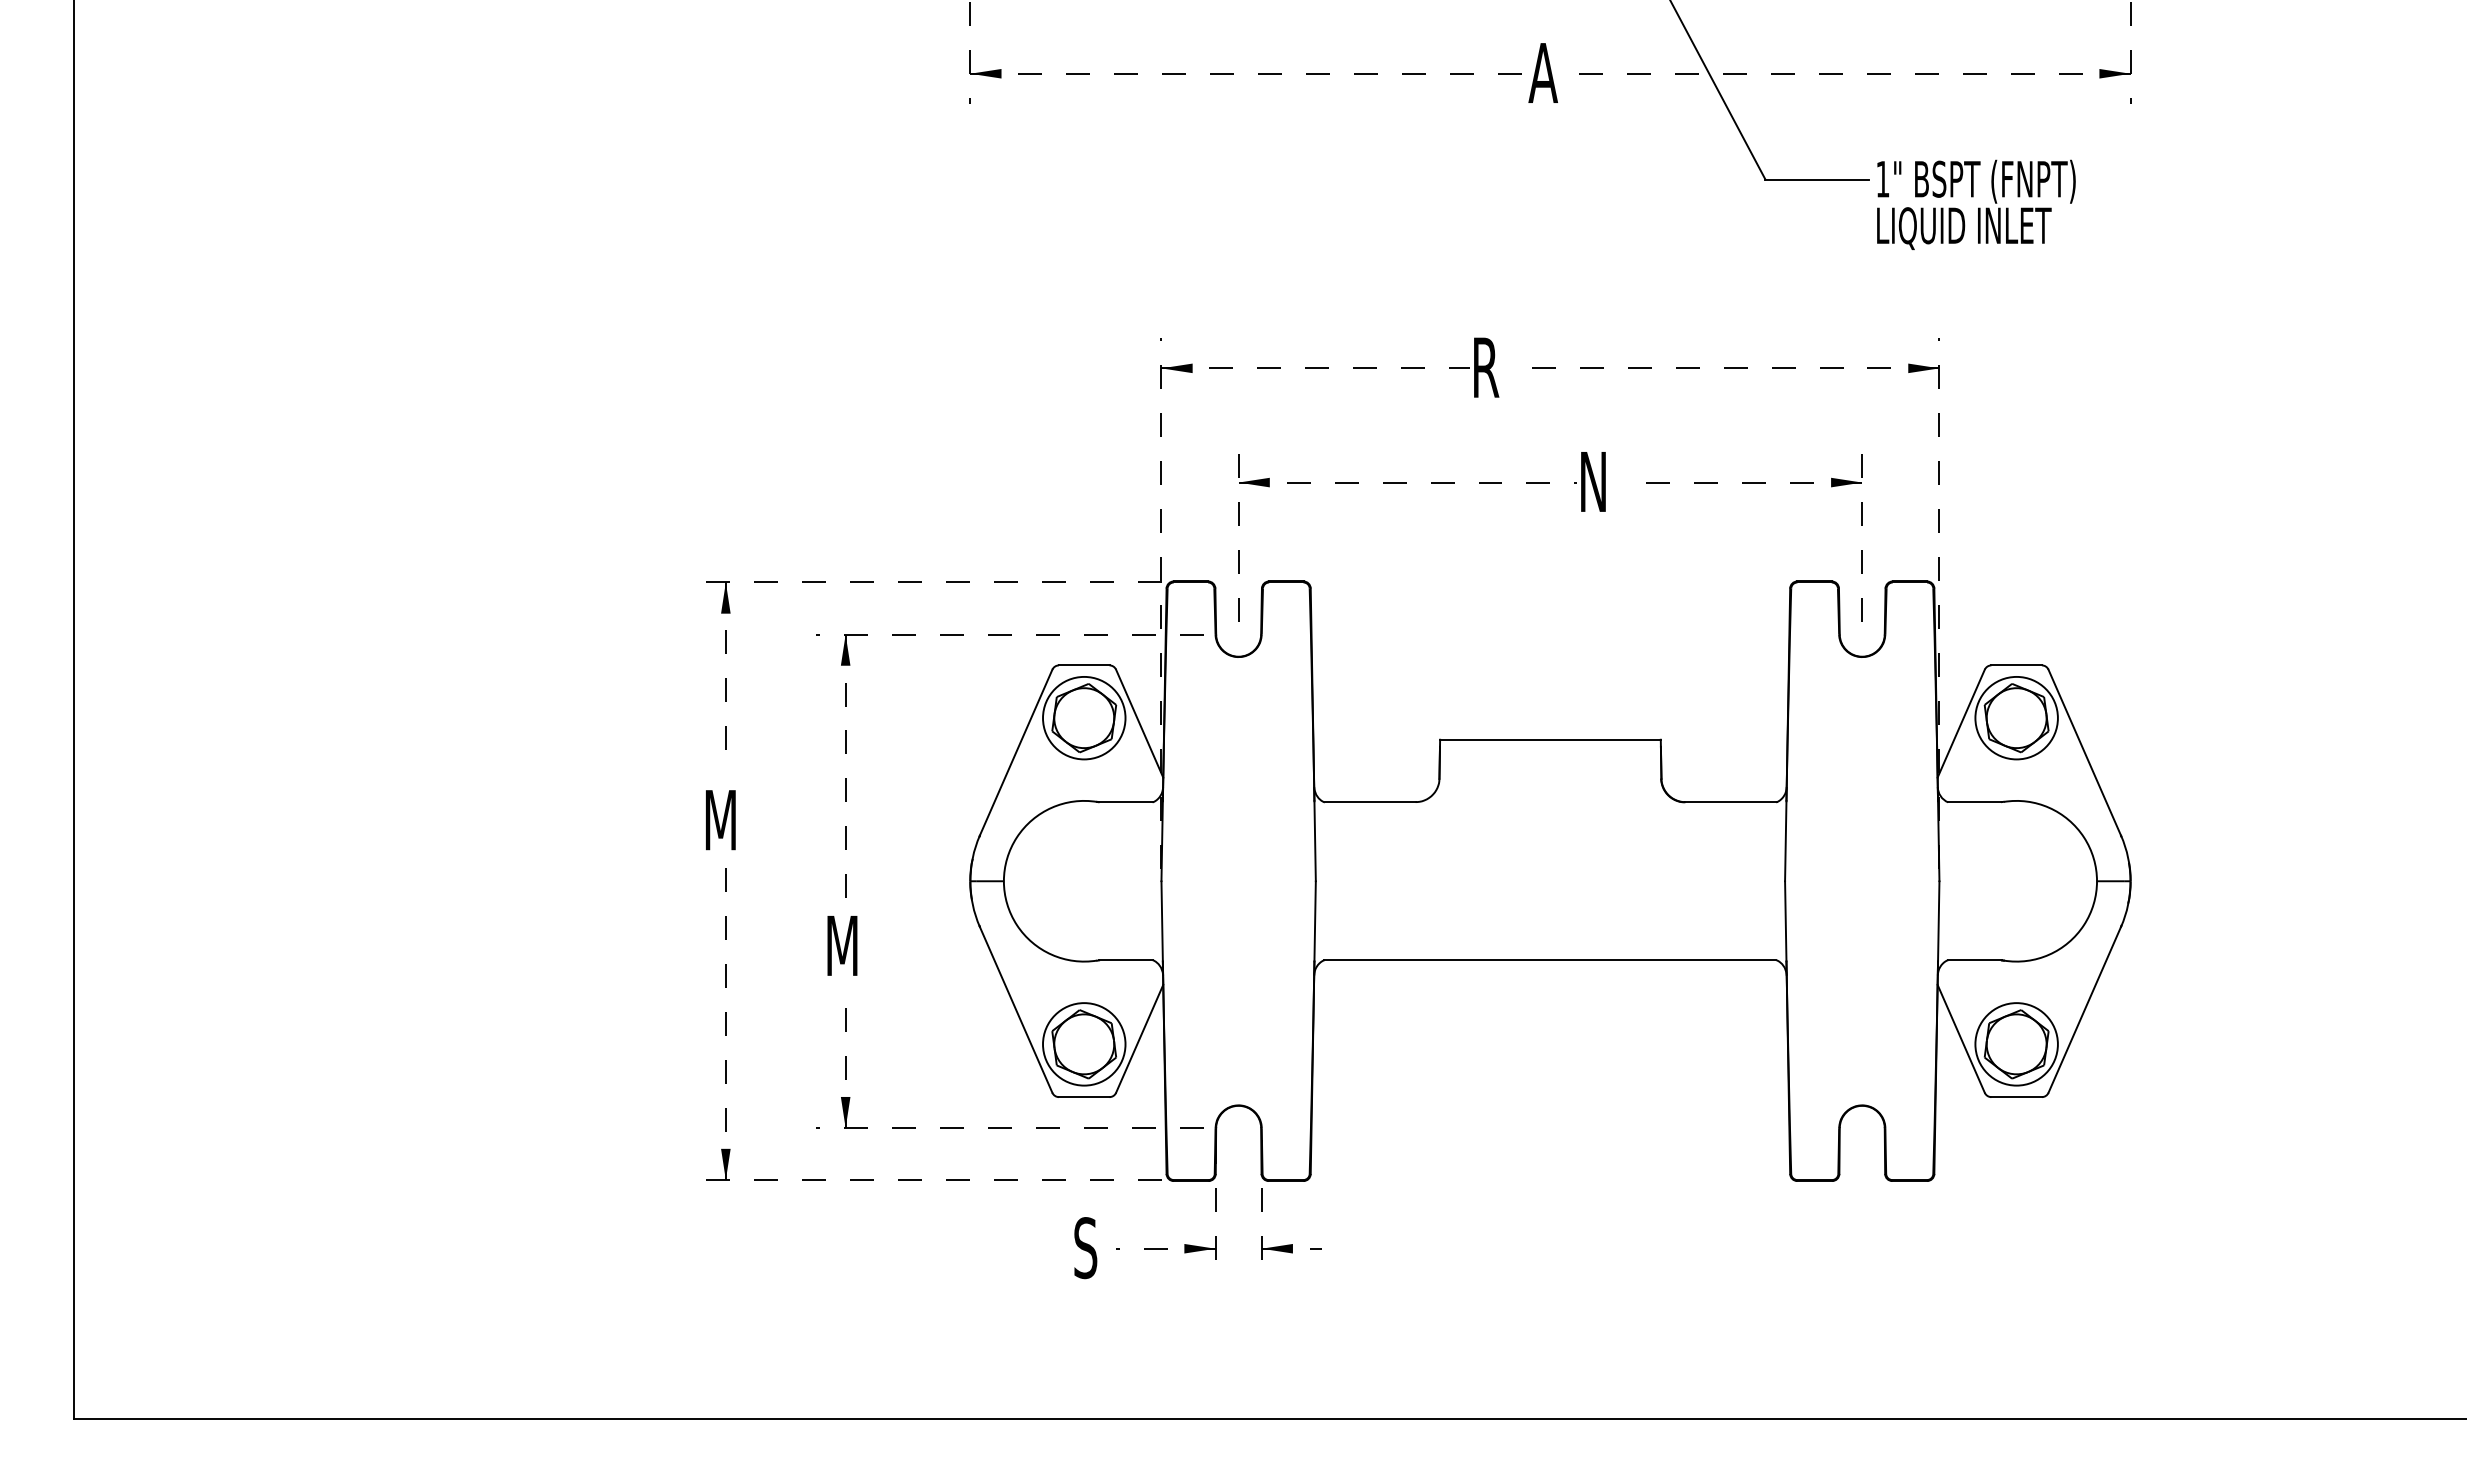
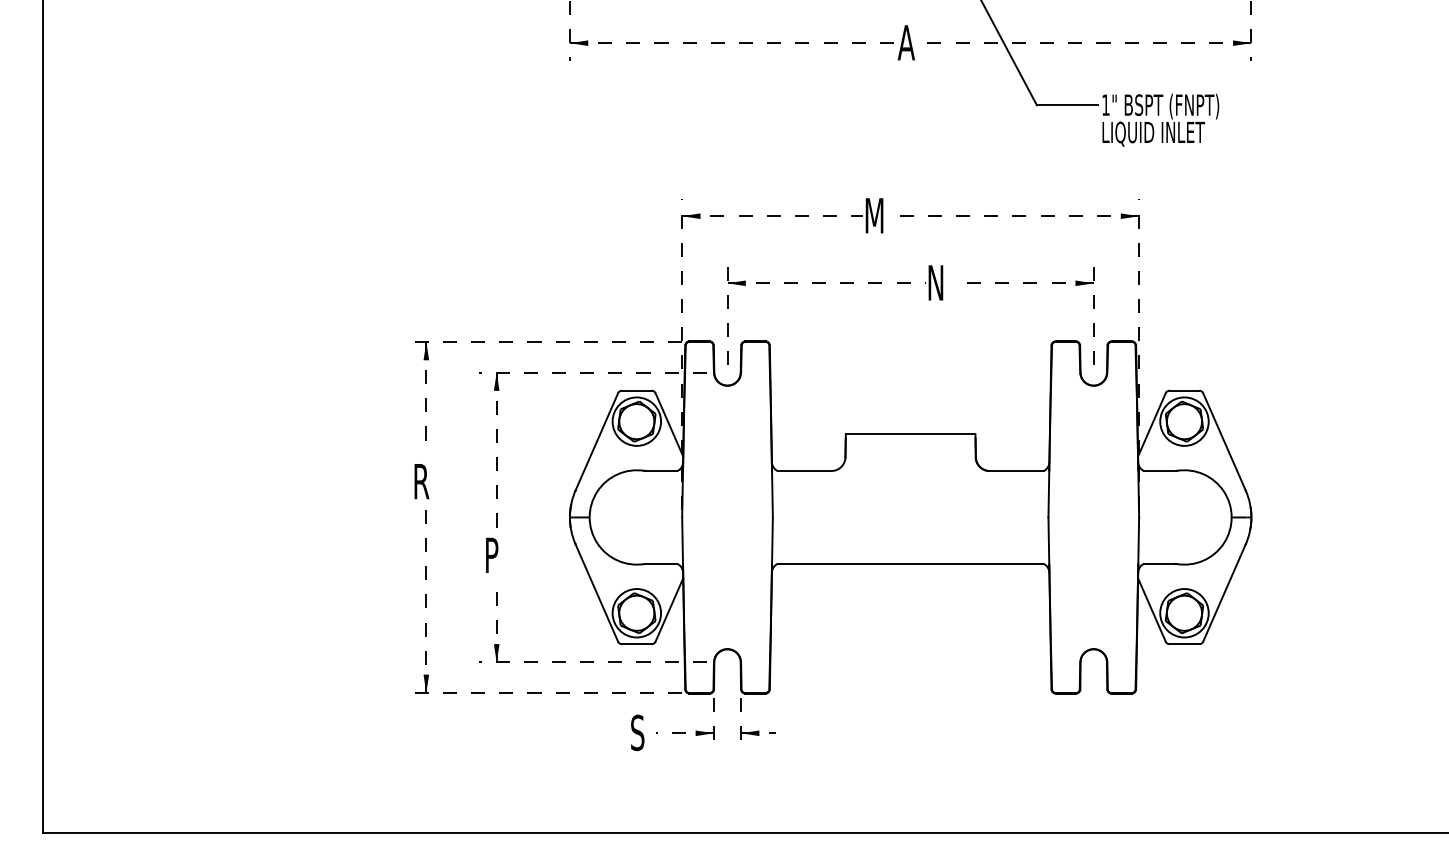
text: (1490, 367) -> (875, 215), R -> M
text: (722, 820) -> (424, 481), M -> R
text: (843, 944) -> (495, 554), M -> P

